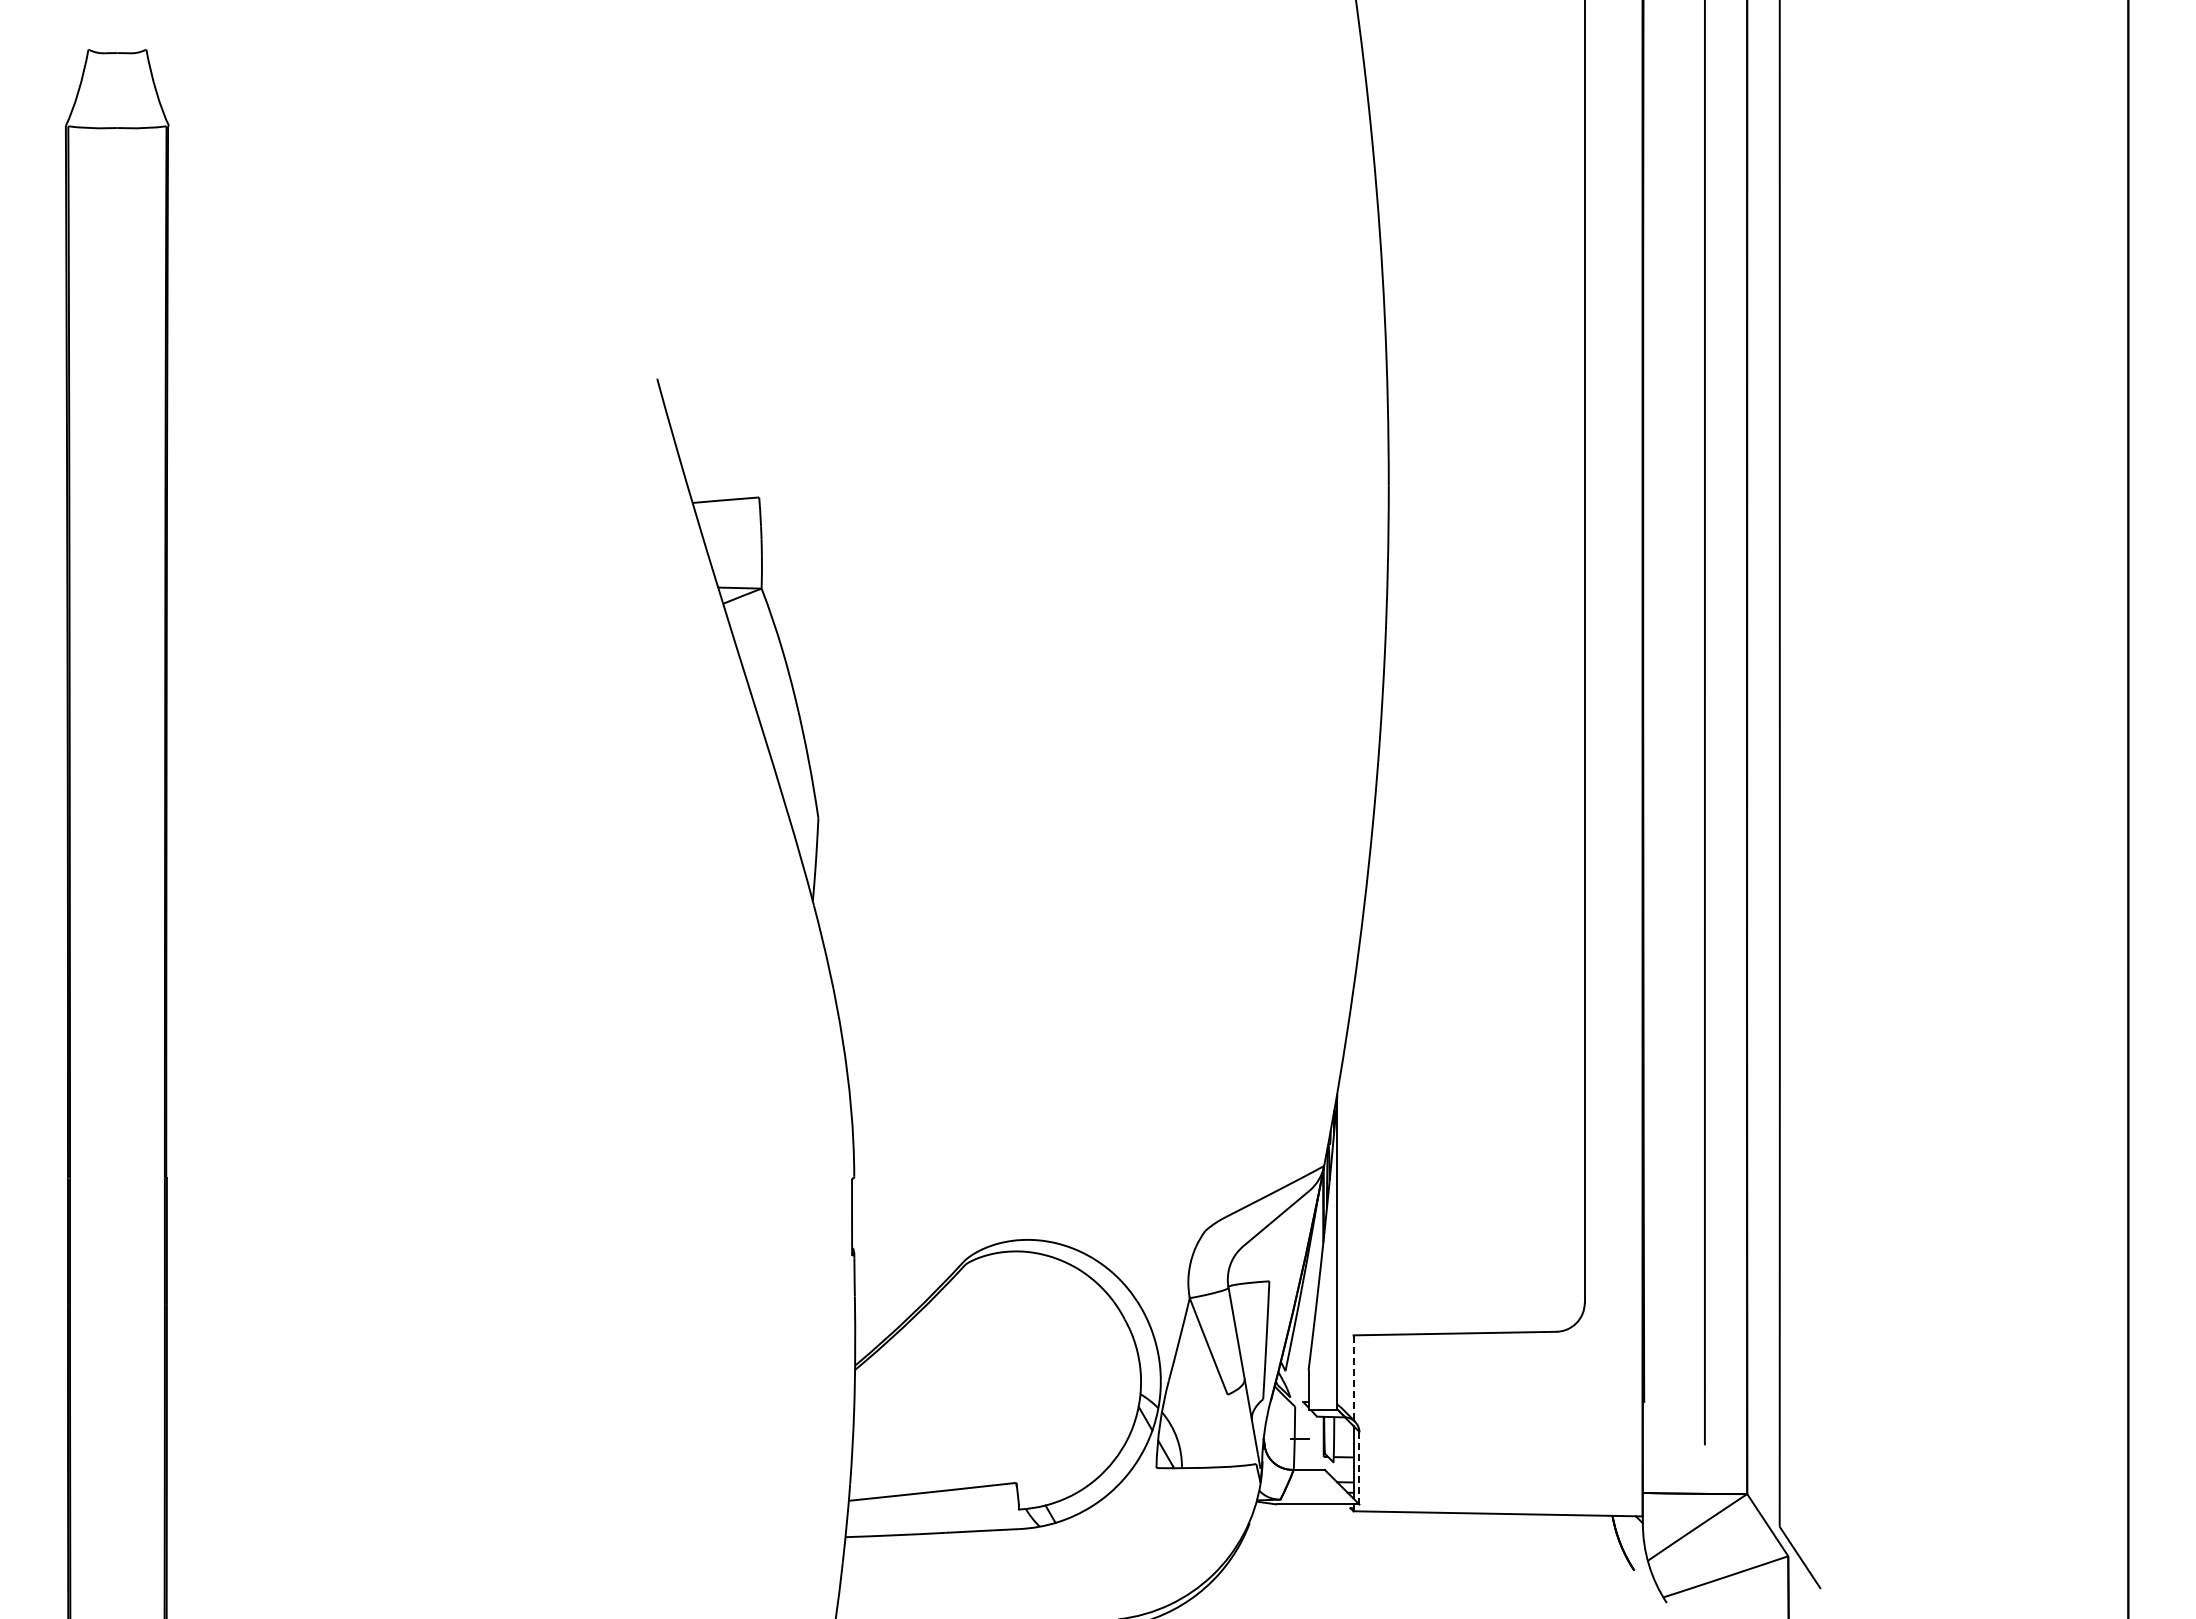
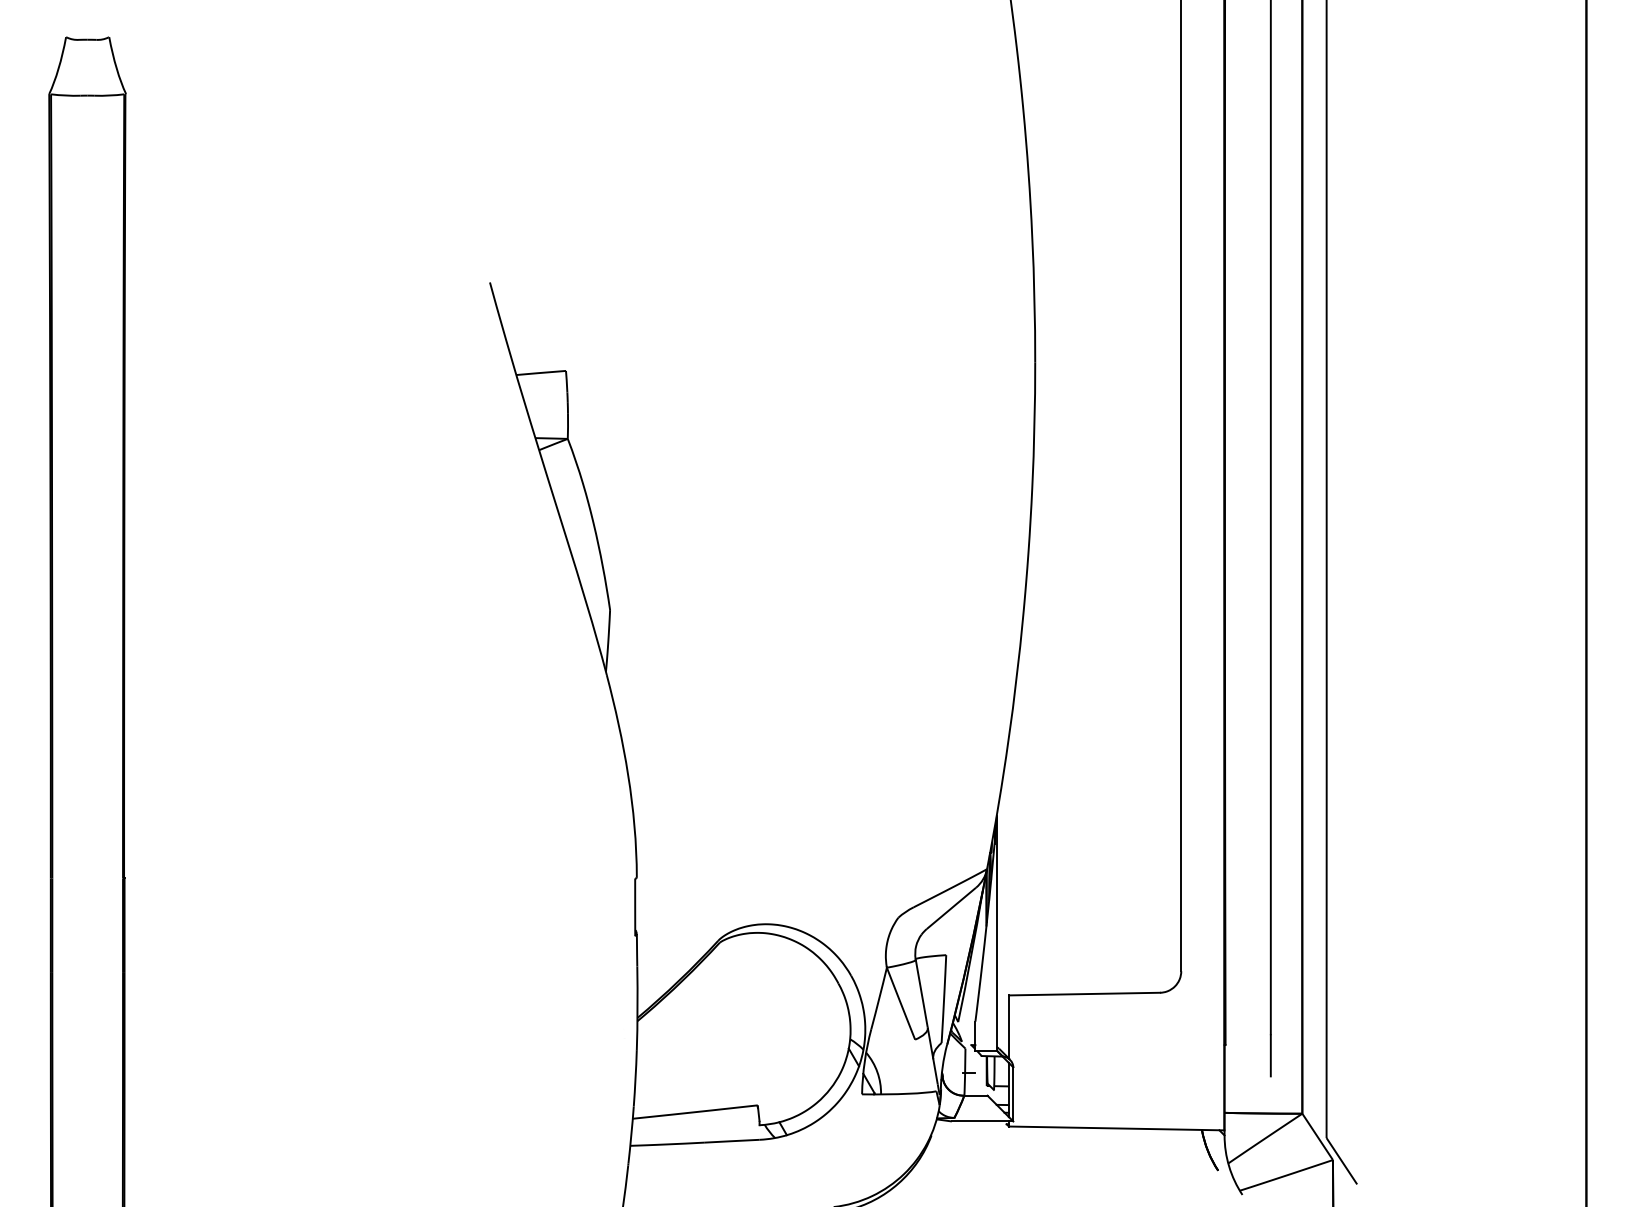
line: (1353, 1377) -> (1008, 1026), dashed -> solid
line: (1359, 1468) -> (1013, 1094), dashed -> solid

